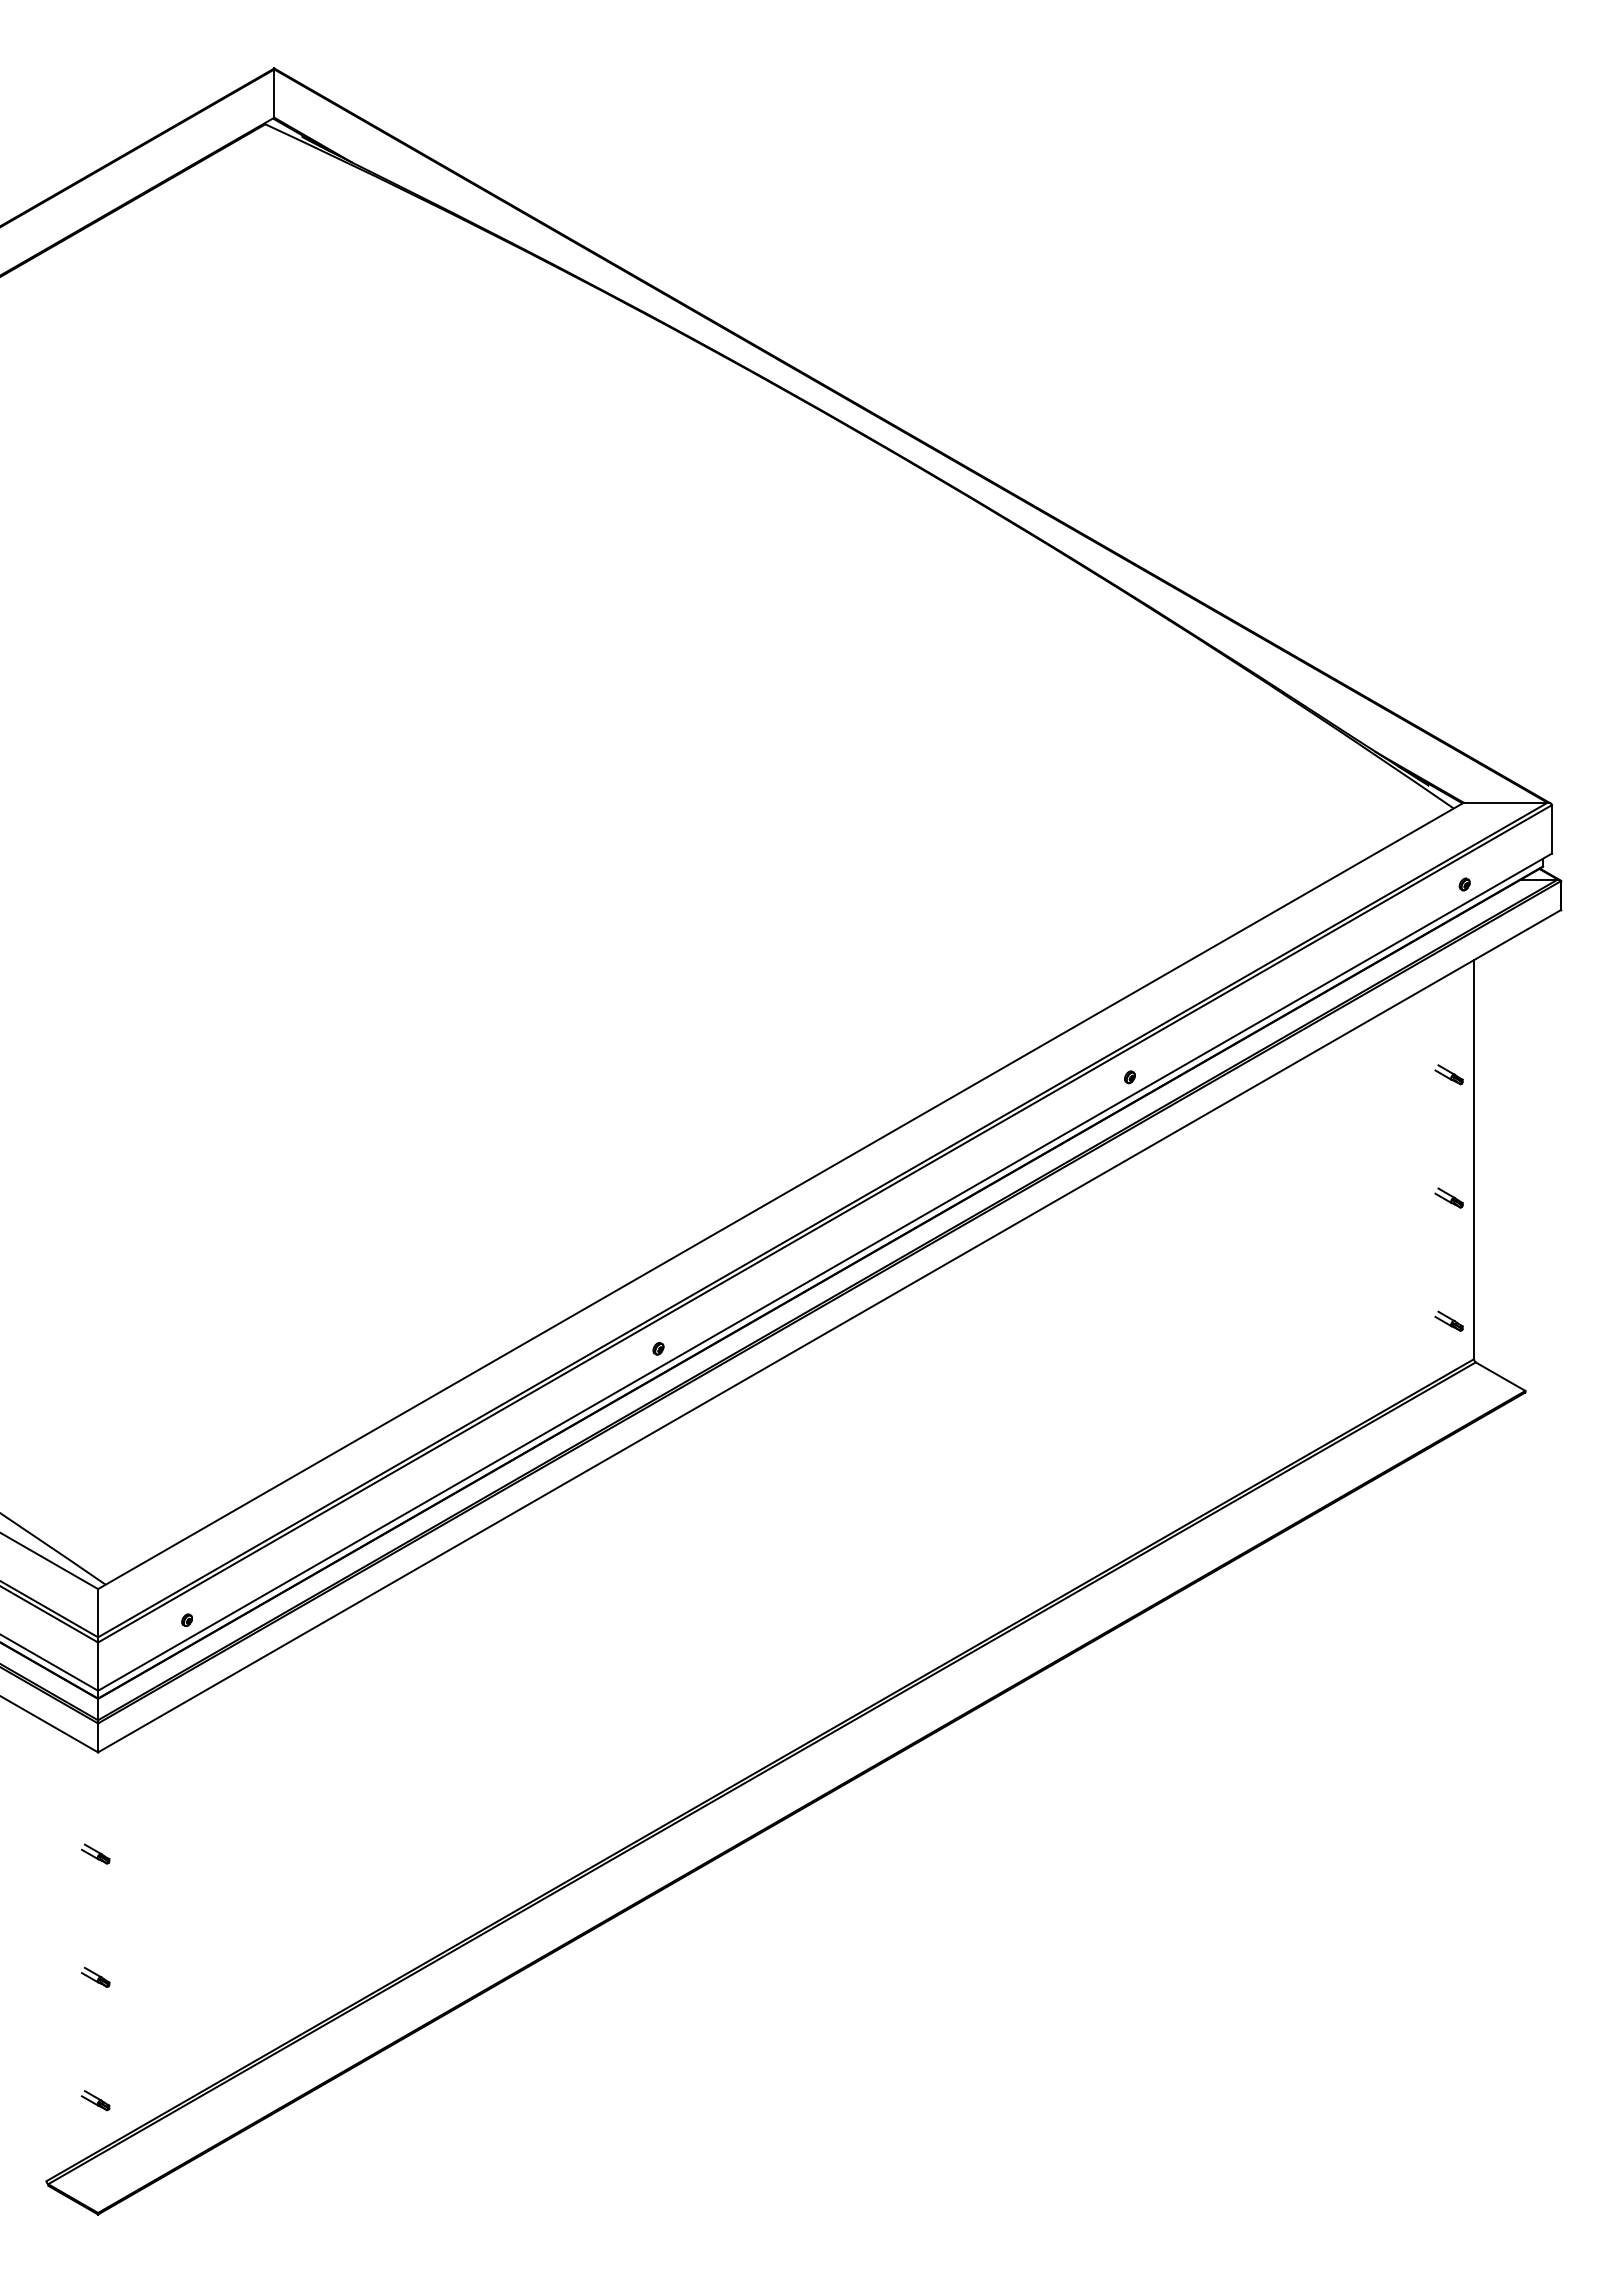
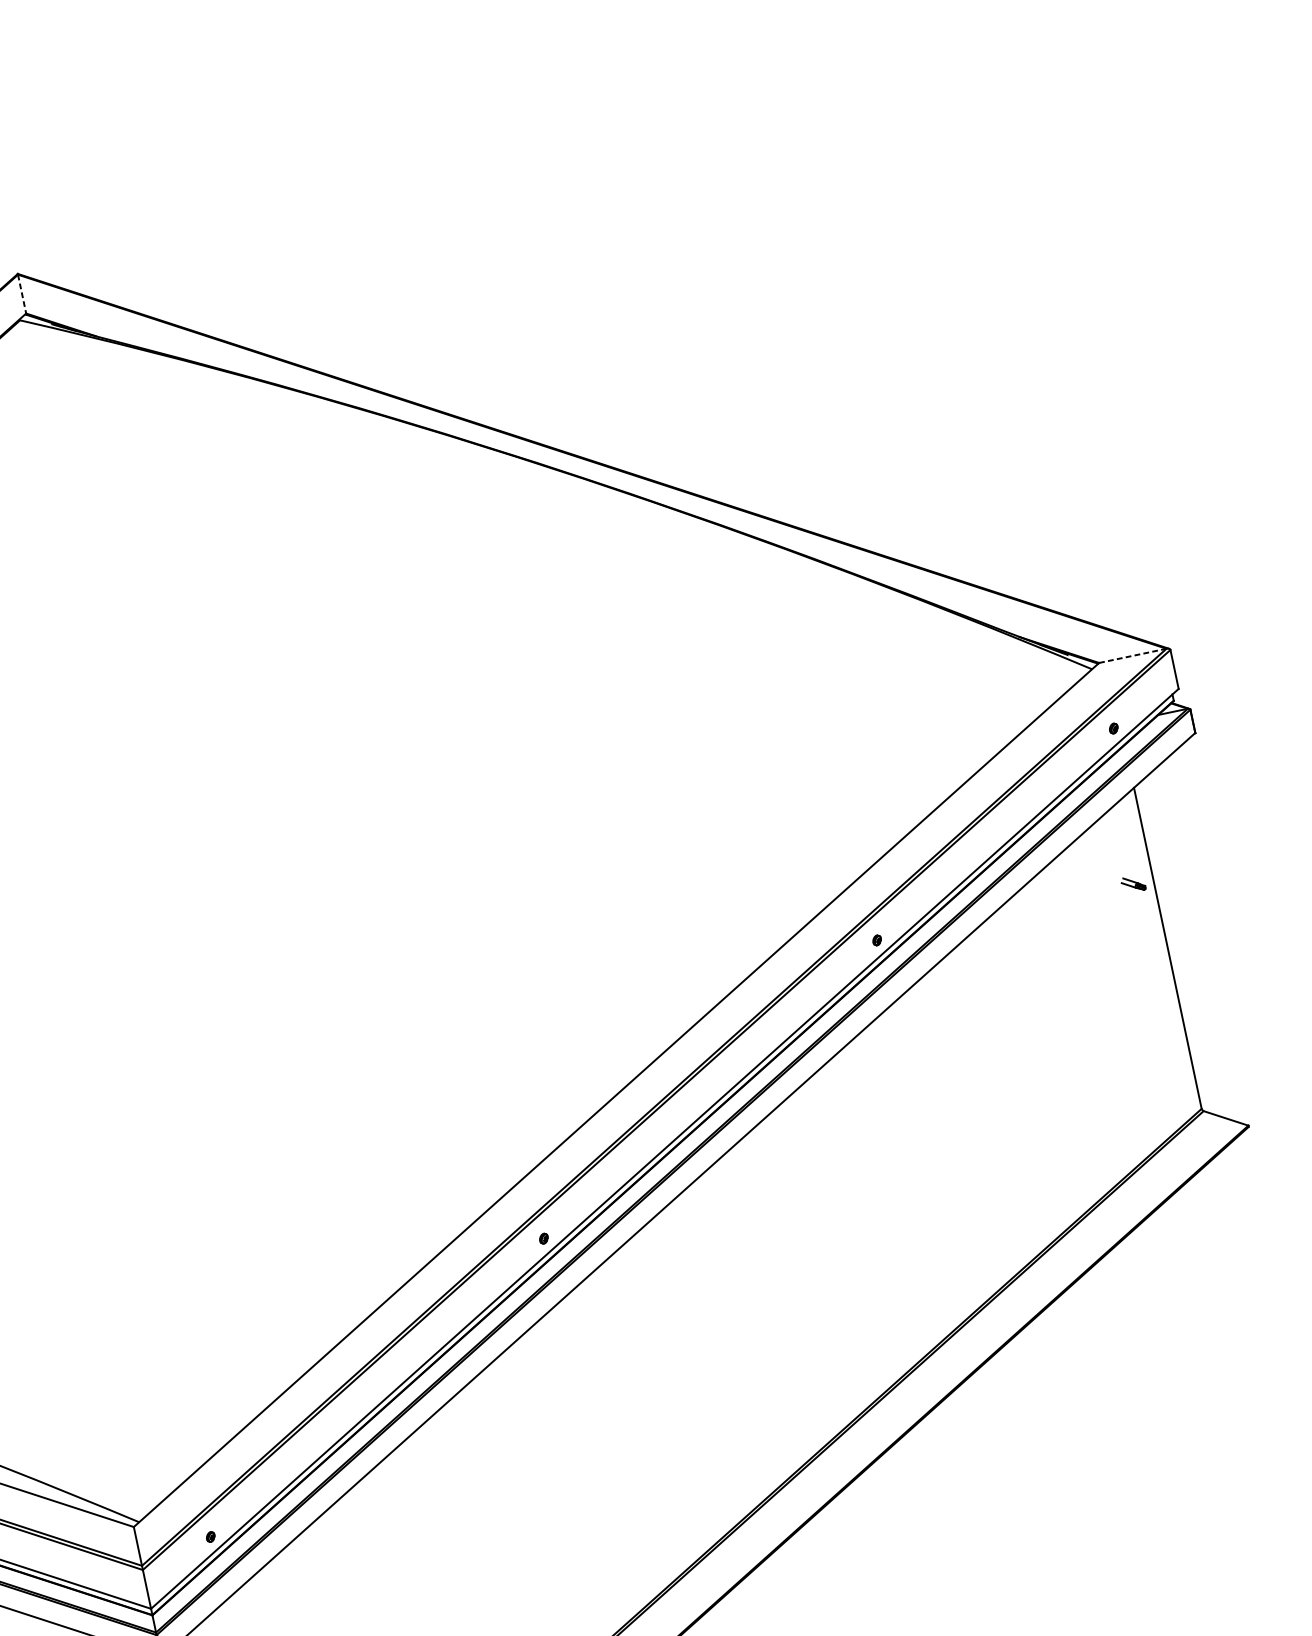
line: (274, 94) -> (22, 294), solid -> dashed
line: (1505, 802) -> (1132, 655), solid -> dashed
part: (1448, 1197) -> (1153, 983), removed
part: (1448, 1320) -> (1174, 1082), removed

